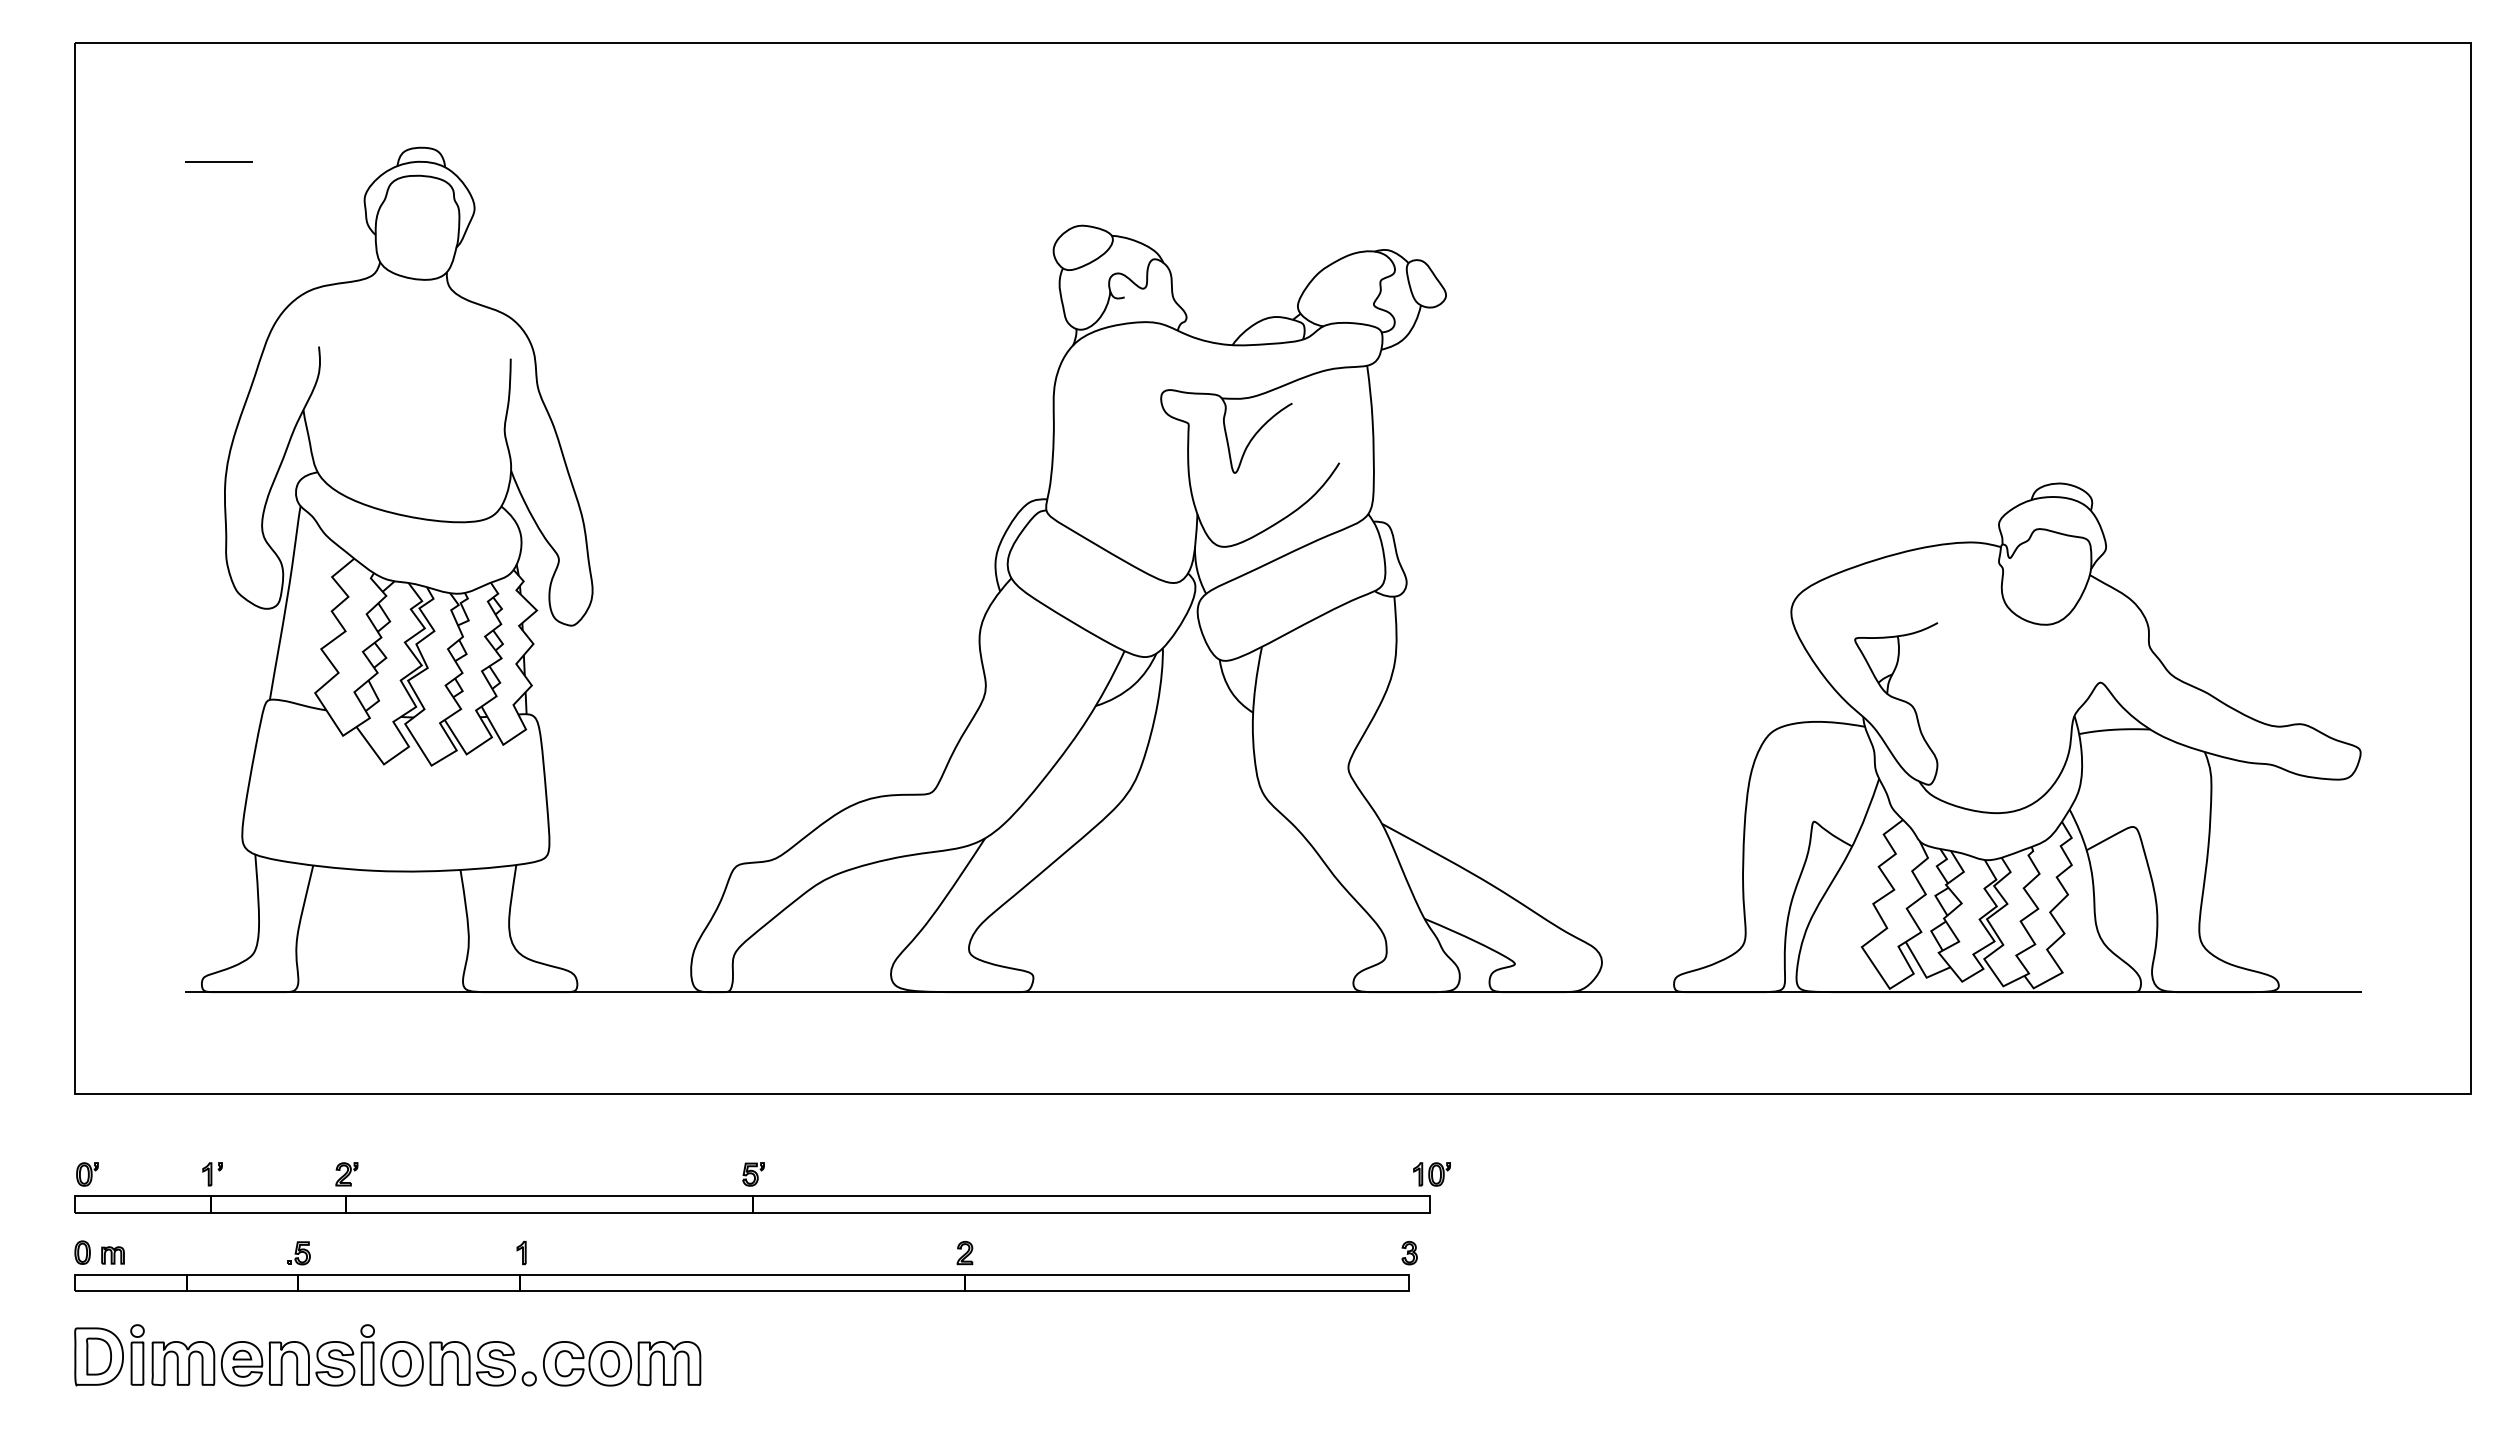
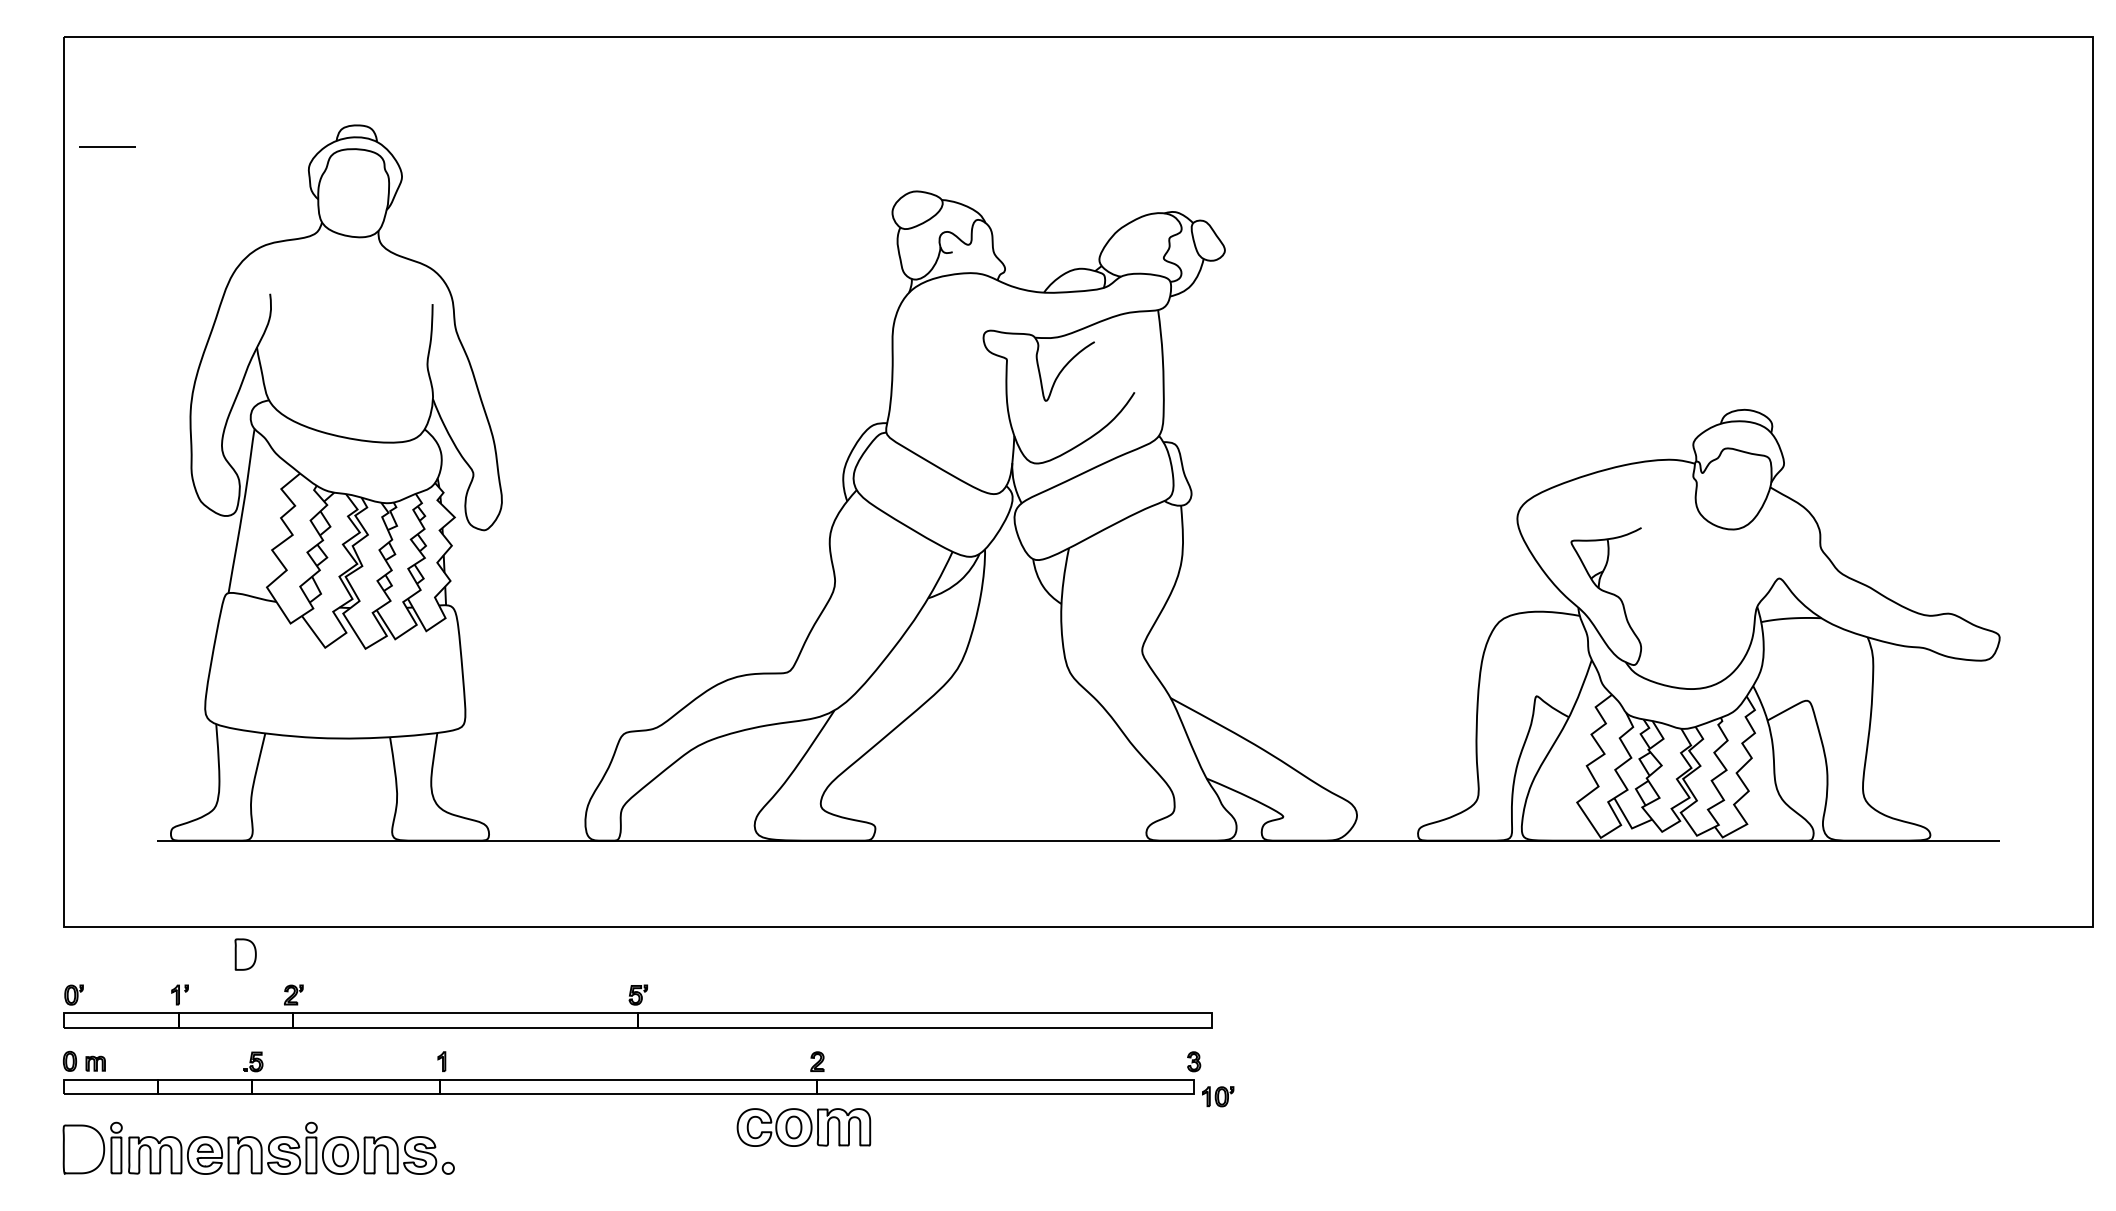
line: (218, 161) -> (107, 146), moved
part: (1431, 1174) -> (1217, 1096), moved
part: (98, 1356) -> (245, 954), moved
part: (622, 1363) -> (804, 1127), moved

